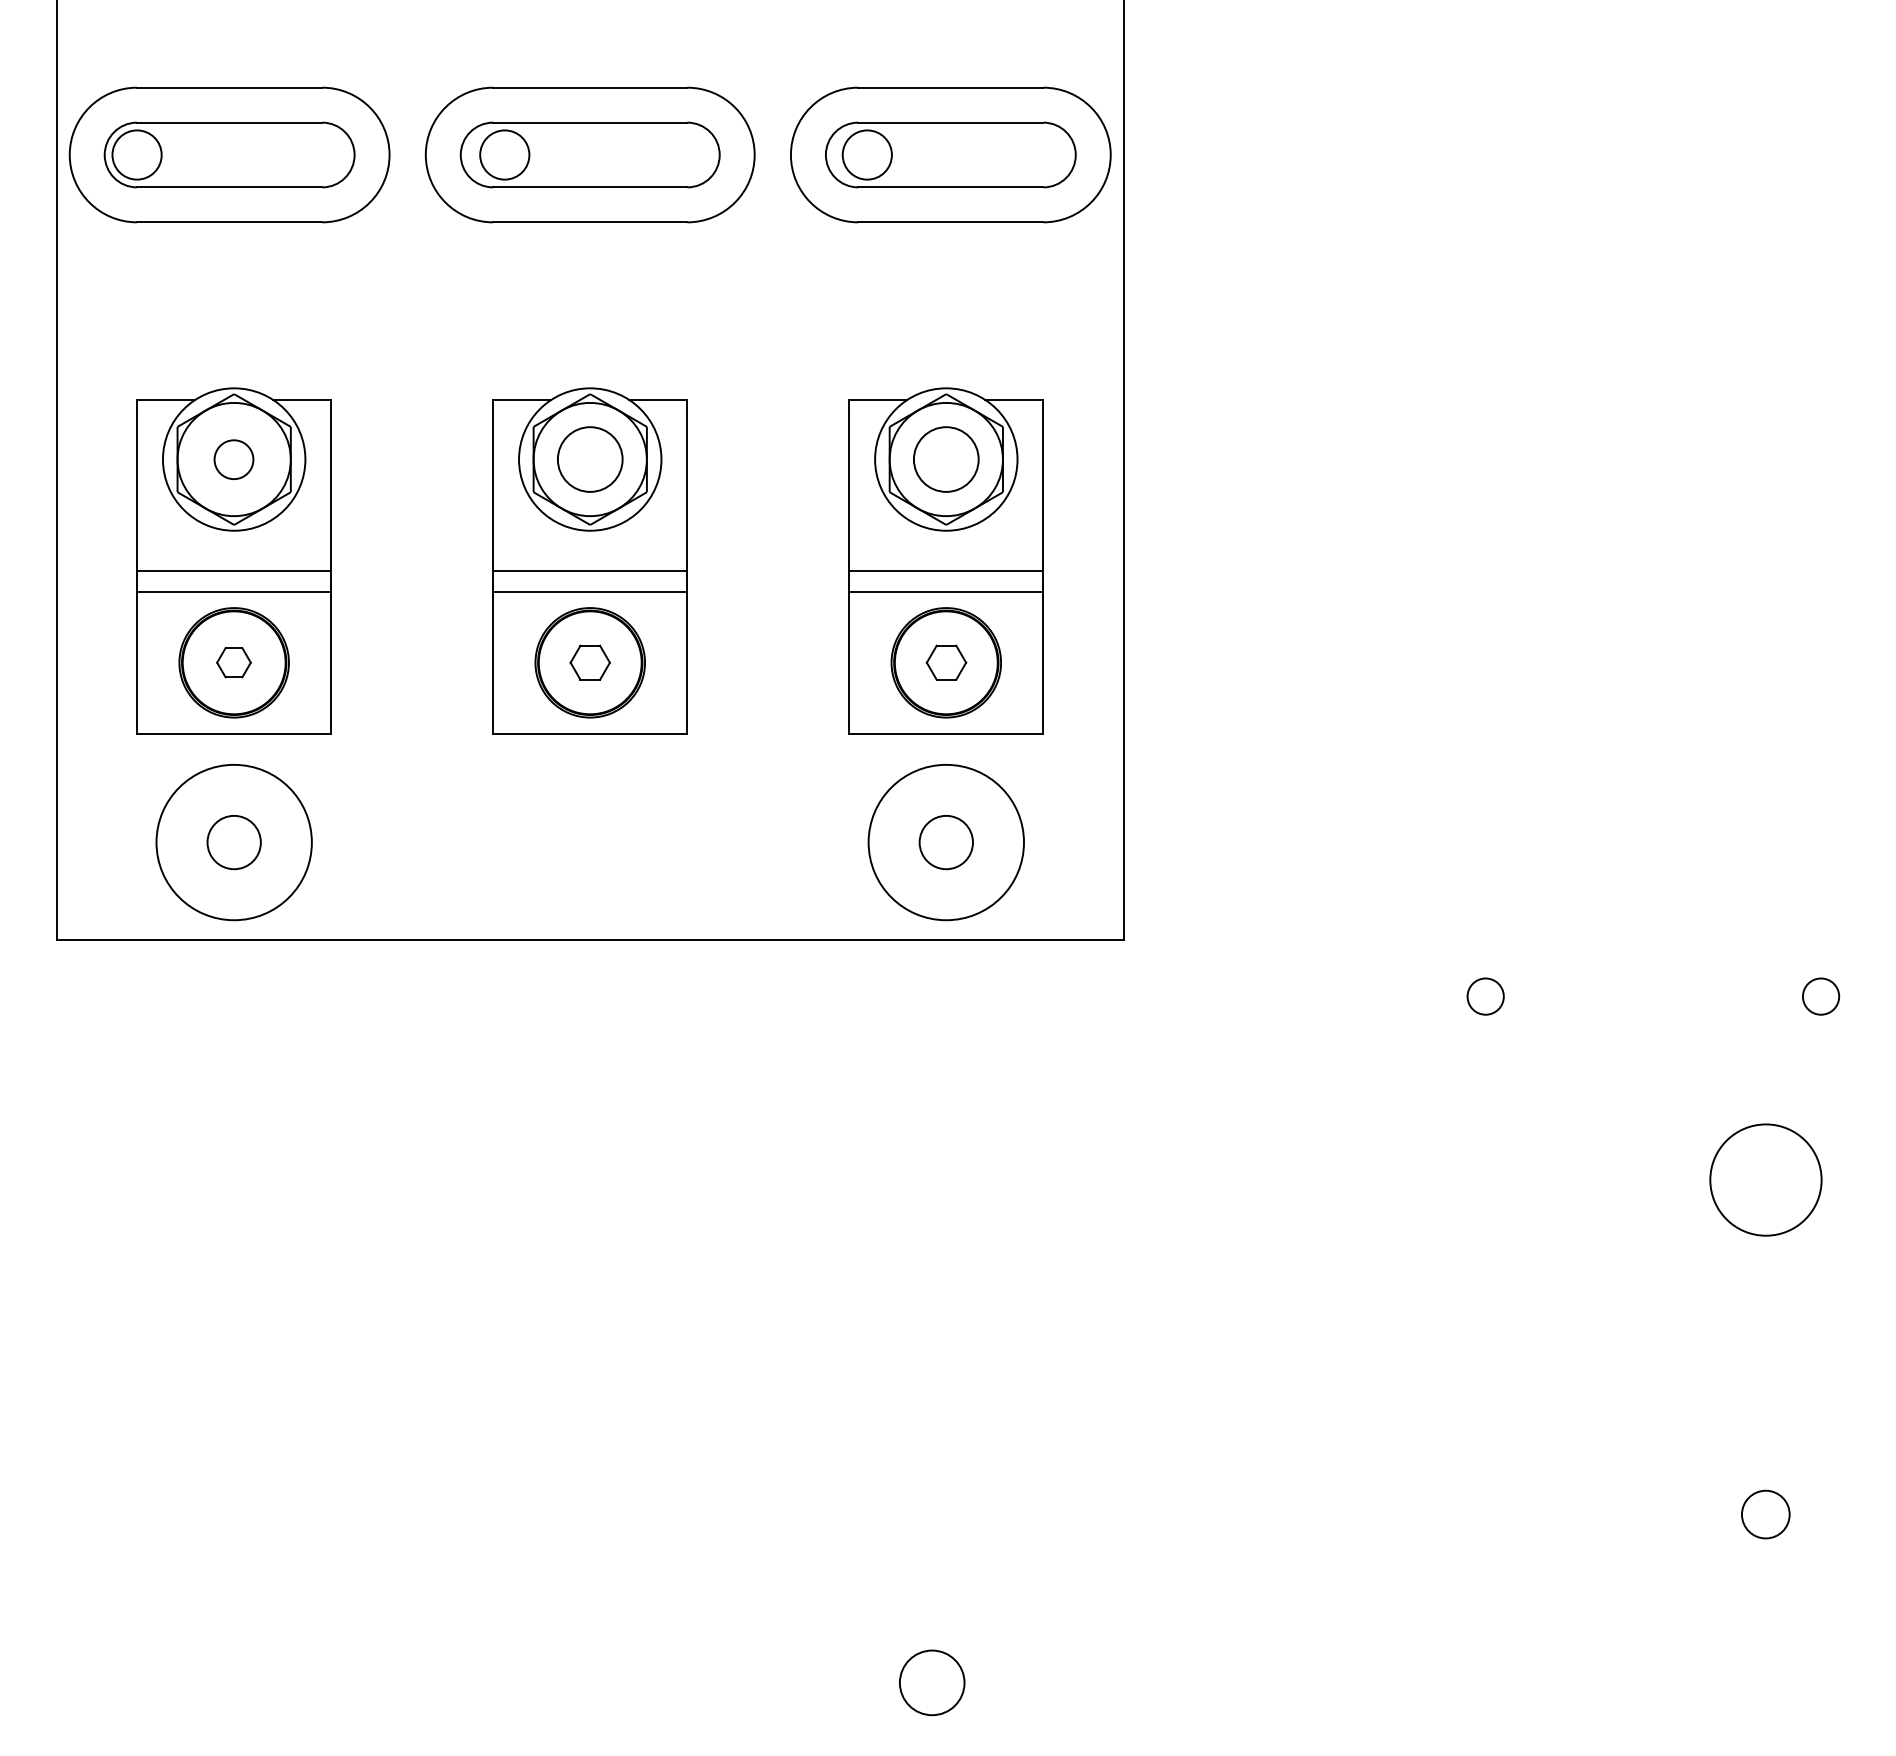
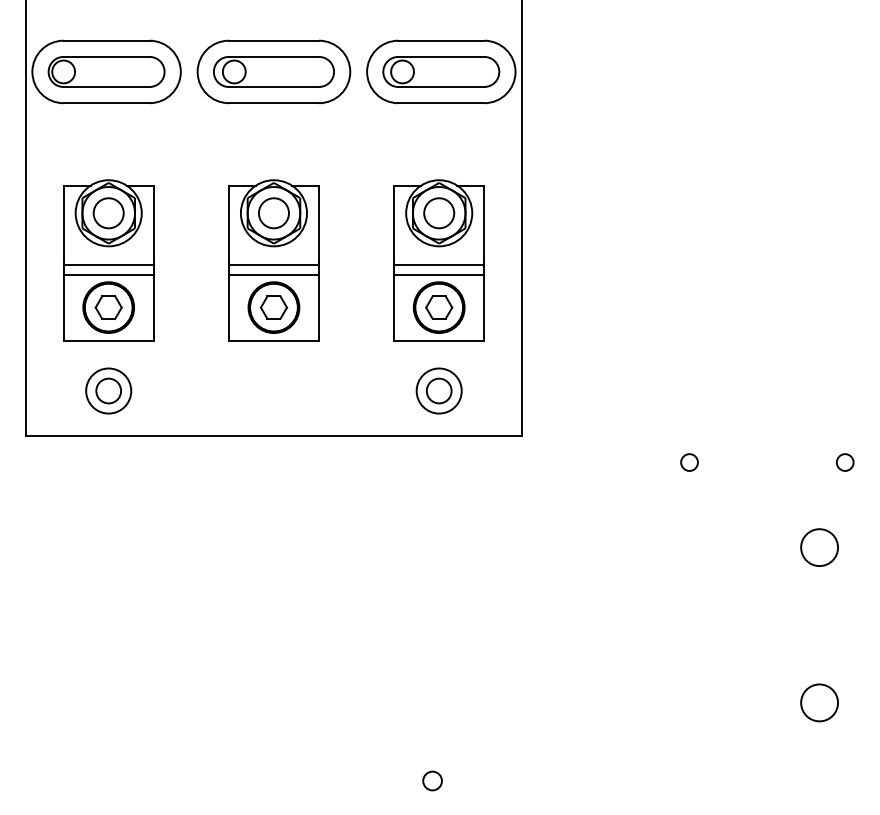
circle: (233, 459) -> (108, 213), size x1.67
part: (233, 662) -> (108, 307), size x1.67
part: (589, 662) -> (273, 307), size x1.43
part: (946, 662) -> (439, 307), size x1.43
circle: (233, 841) -> (108, 390), size x0.62
circle: (944, 841) -> (438, 390), size x0.62
circle: (1765, 1179) -> (819, 547), size x0.71
circle: (1765, 1513) -> (819, 702), size x1.67
circle: (931, 1681) -> (432, 780), size x0.62

